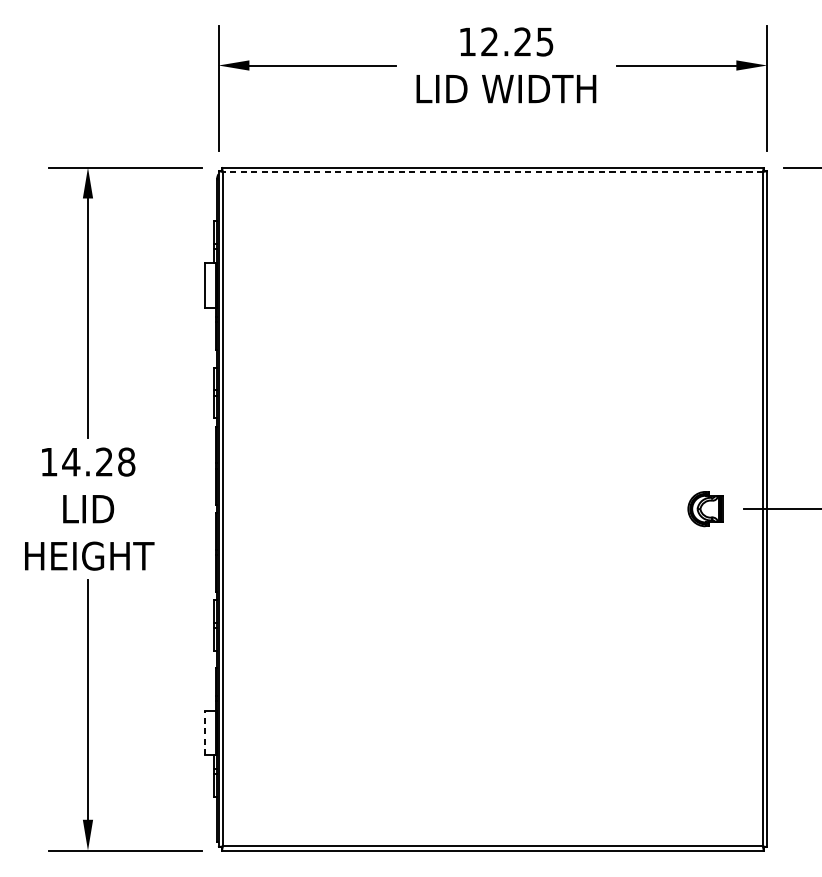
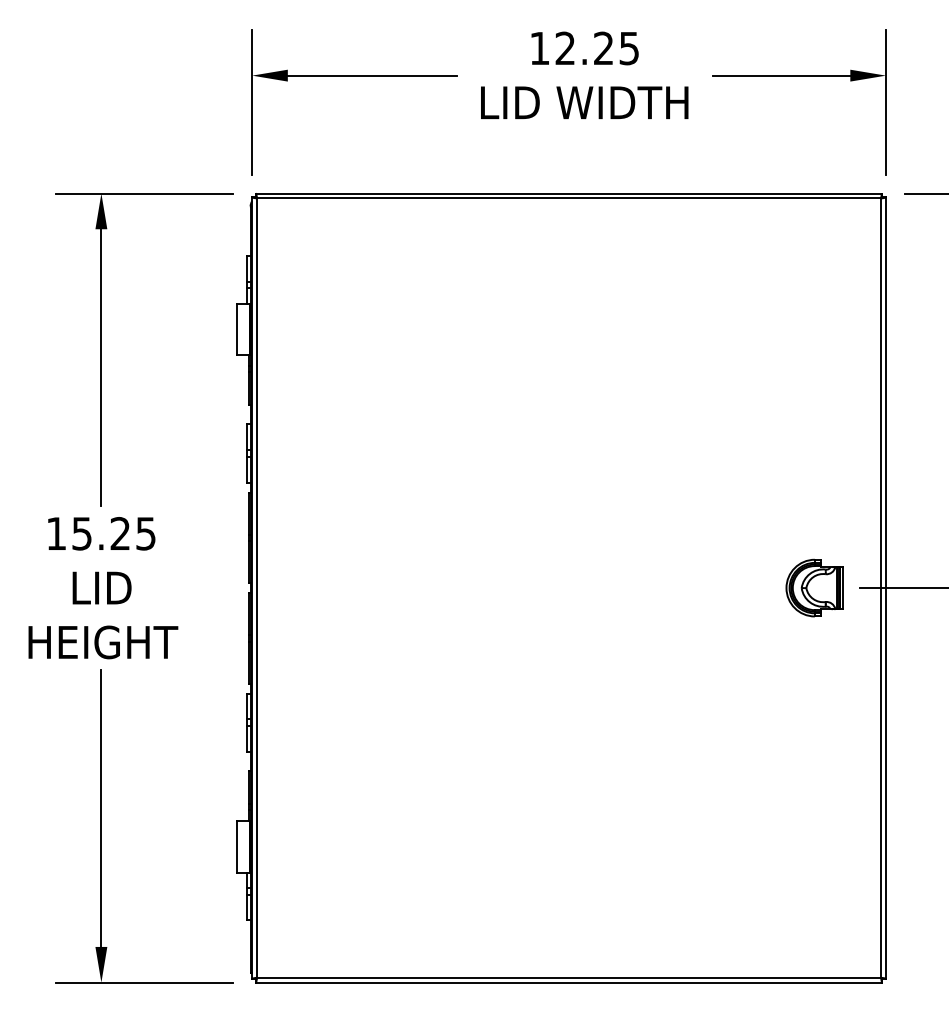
line: (492, 171) -> (568, 198), dashed -> solid
text: (98, 461) -> (113, 533), 14.28 -> 15.25
part: (705, 508) -> (814, 587), size x1.43
line: (205, 732) -> (237, 846), dashed -> solid

